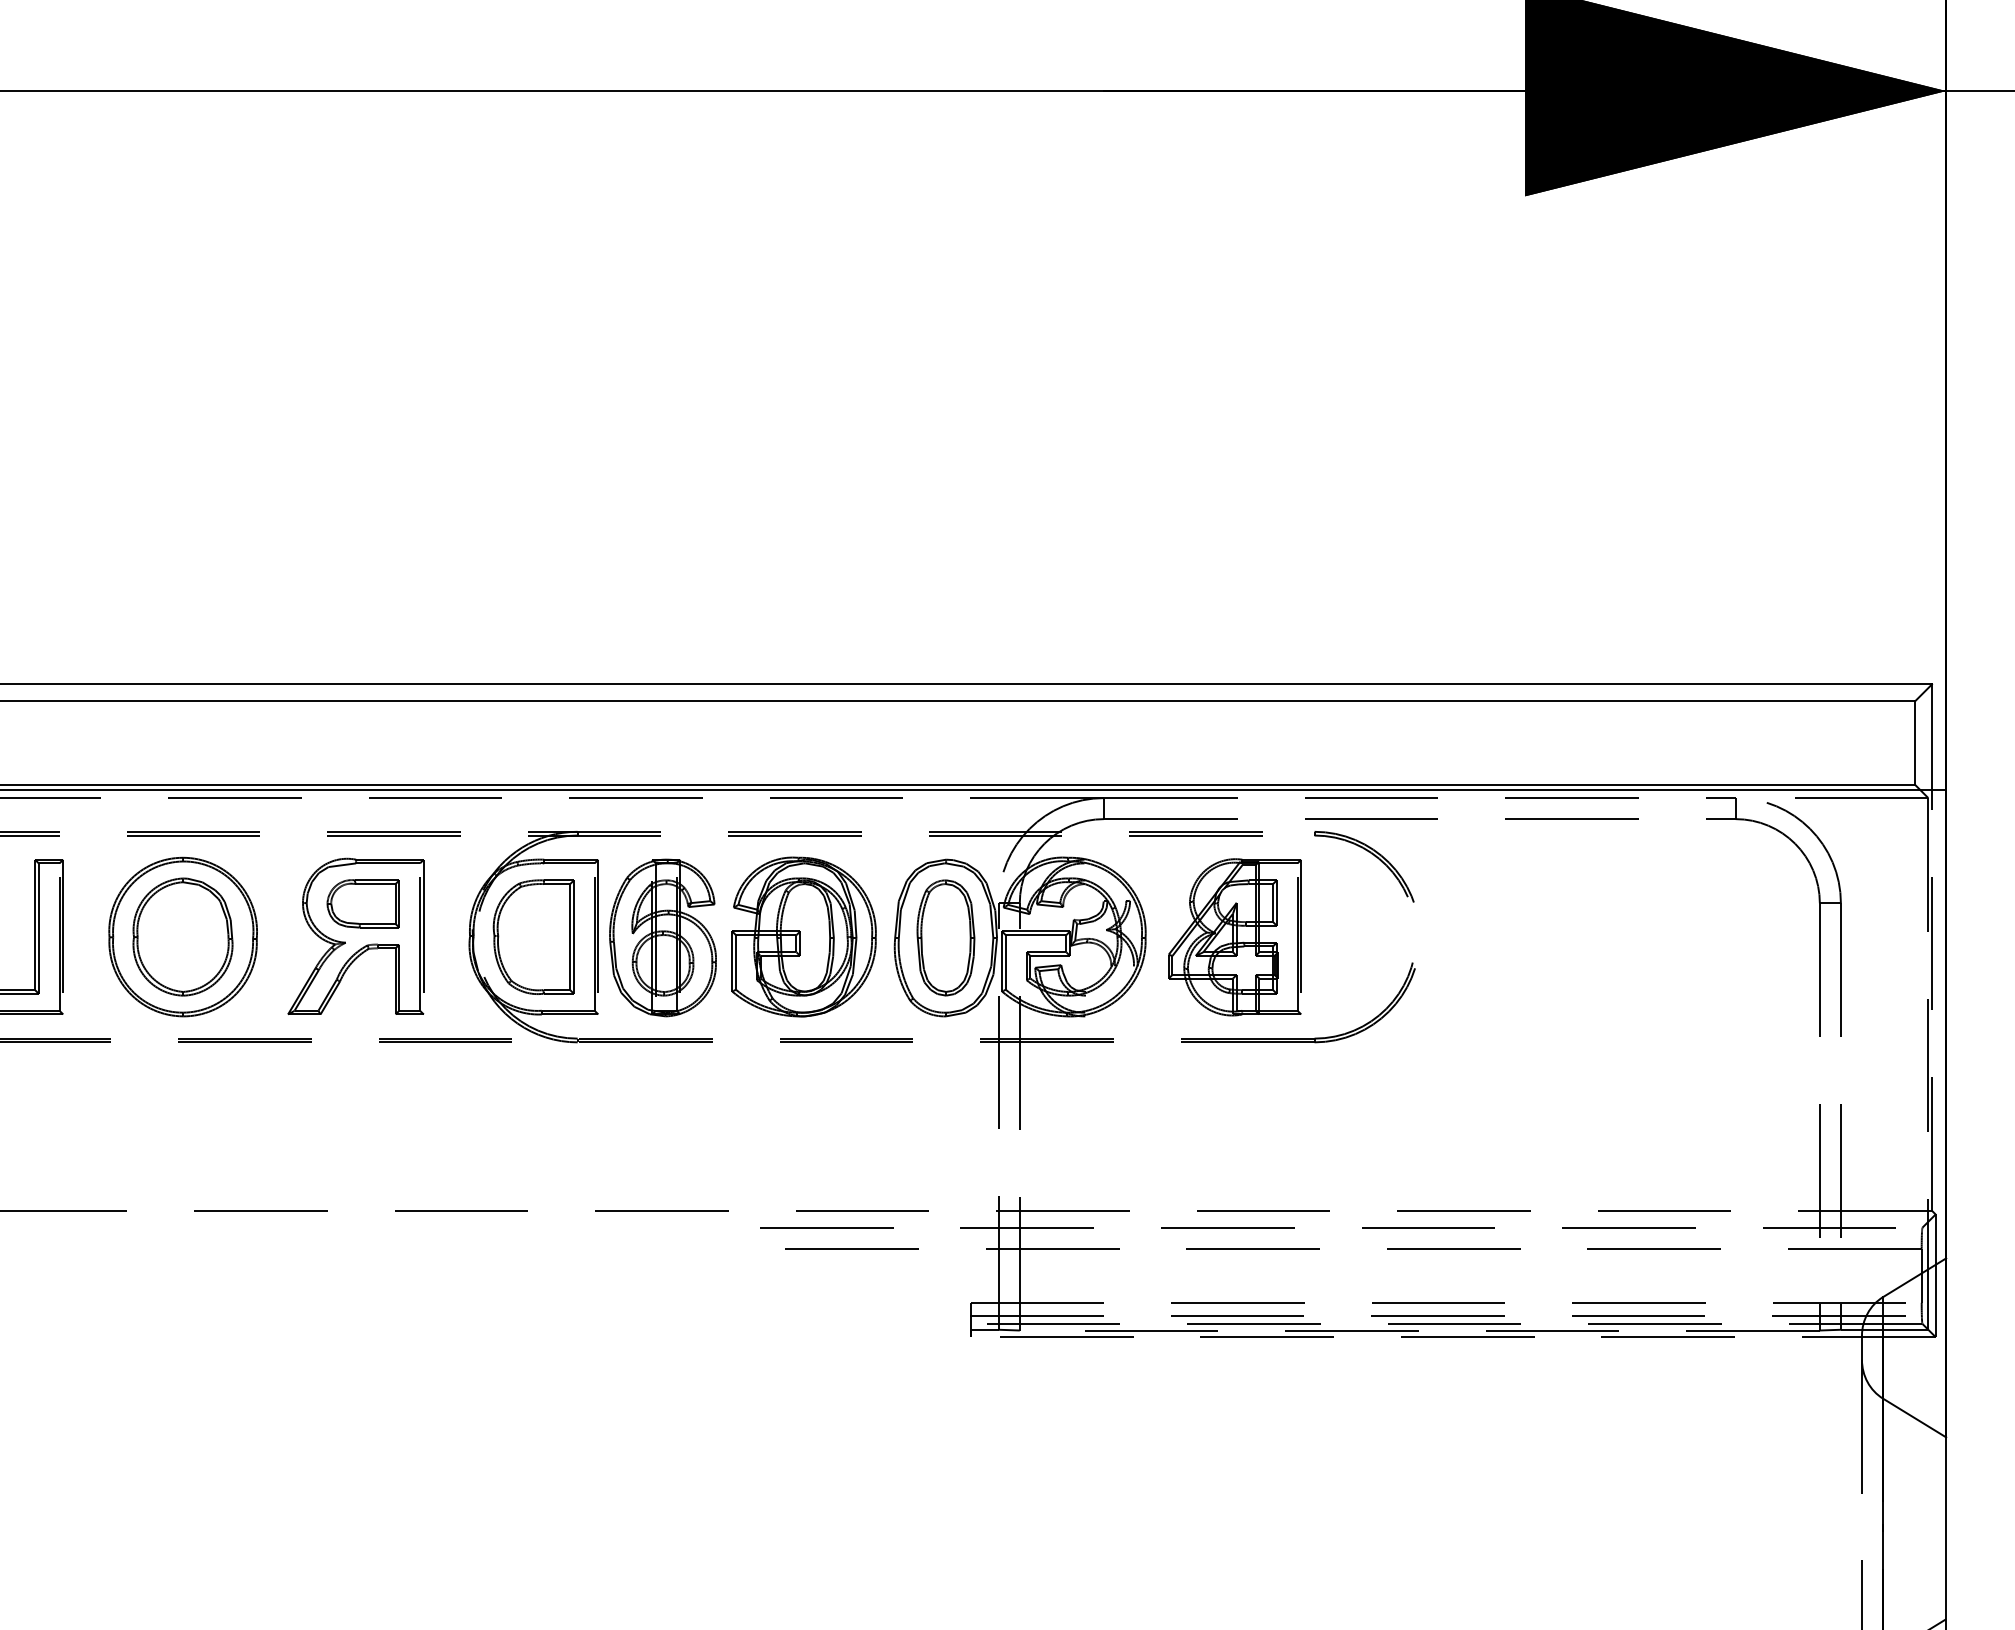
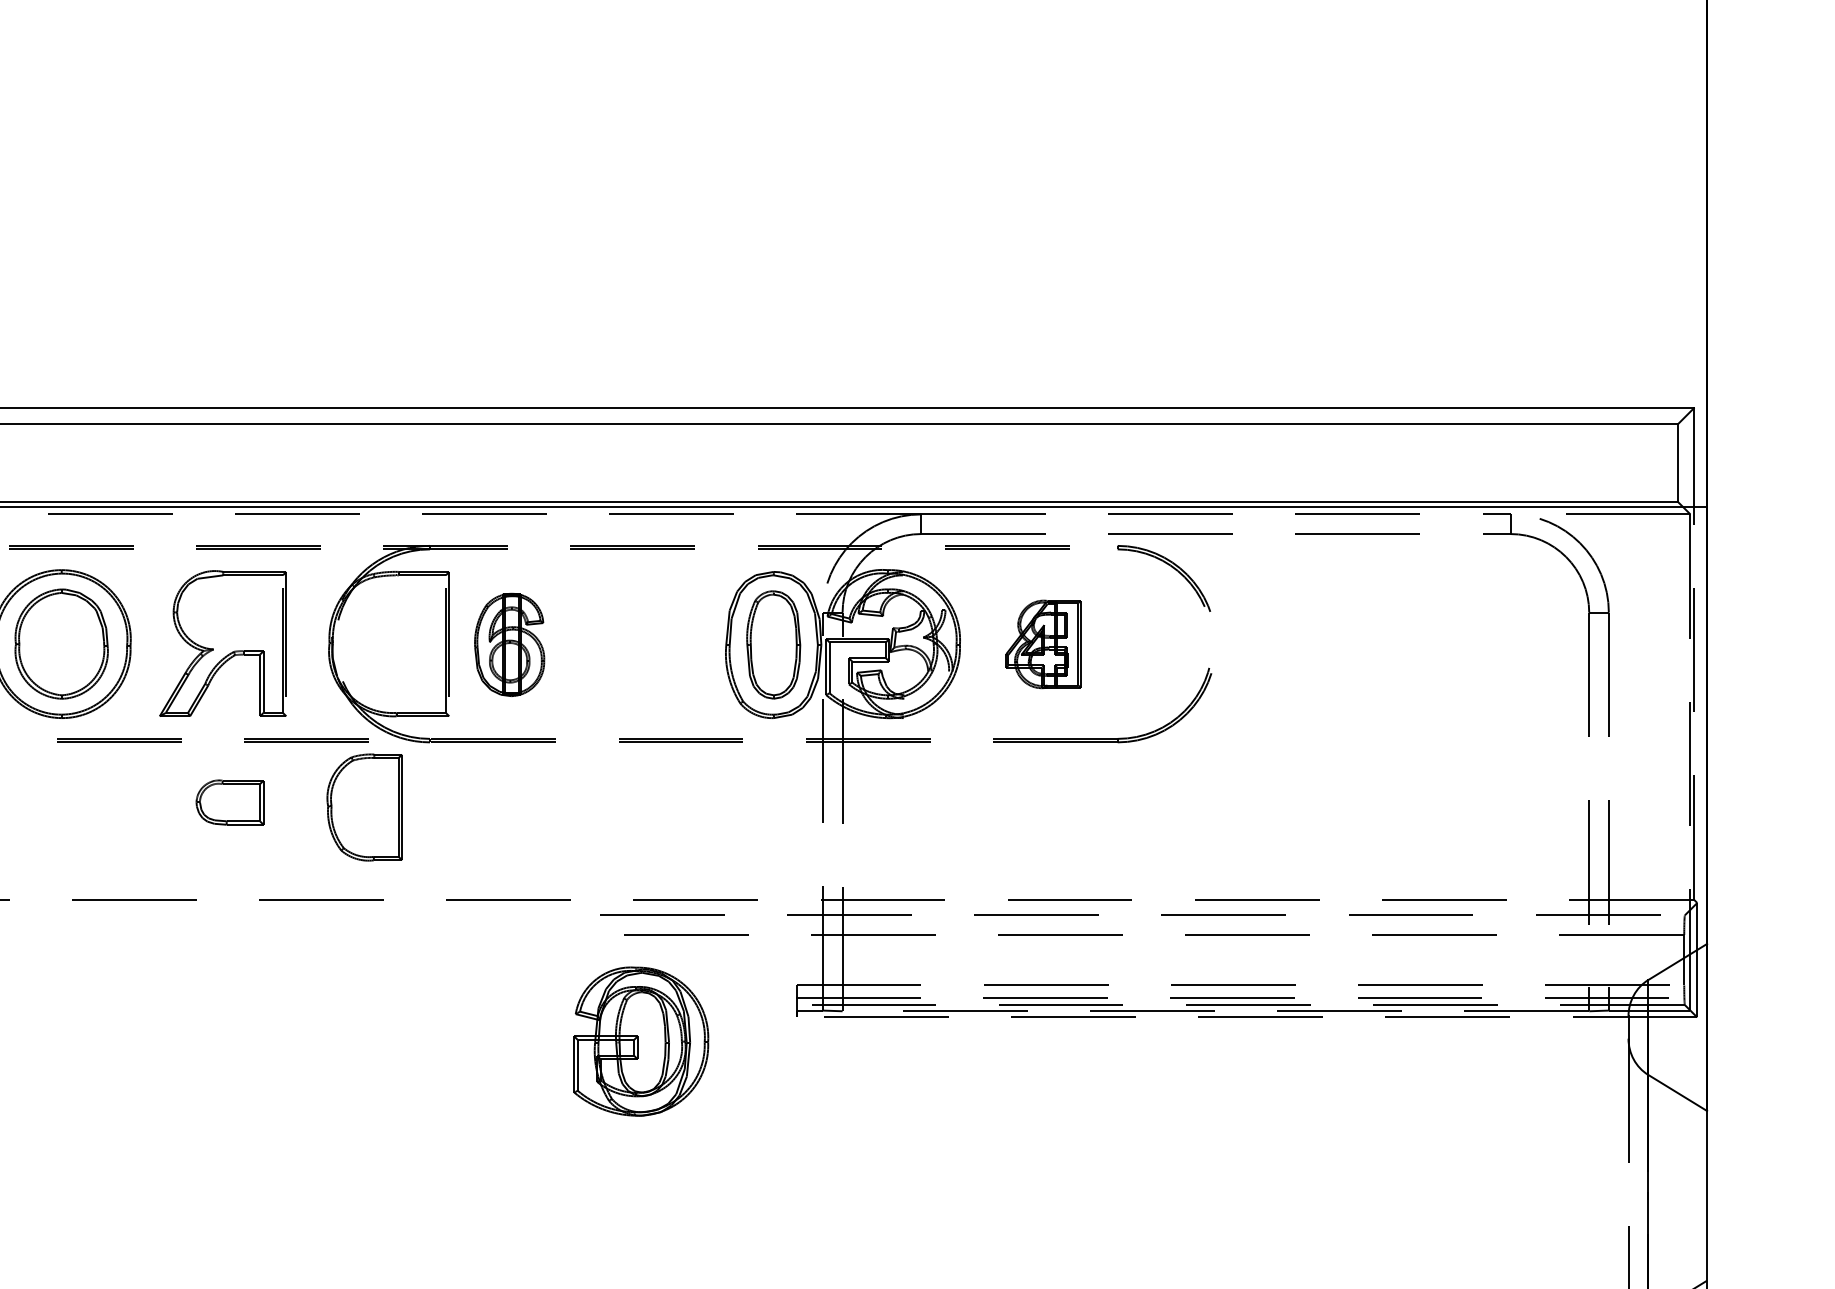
part: (362, 903) -> (229, 802), moved
part: (533, 936) -> (364, 806), moved
part: (803, 936) -> (640, 1041), moved
part: (662, 937) -> (509, 644), size x0.7
part: (1234, 937) -> (1042, 644), size x0.6

